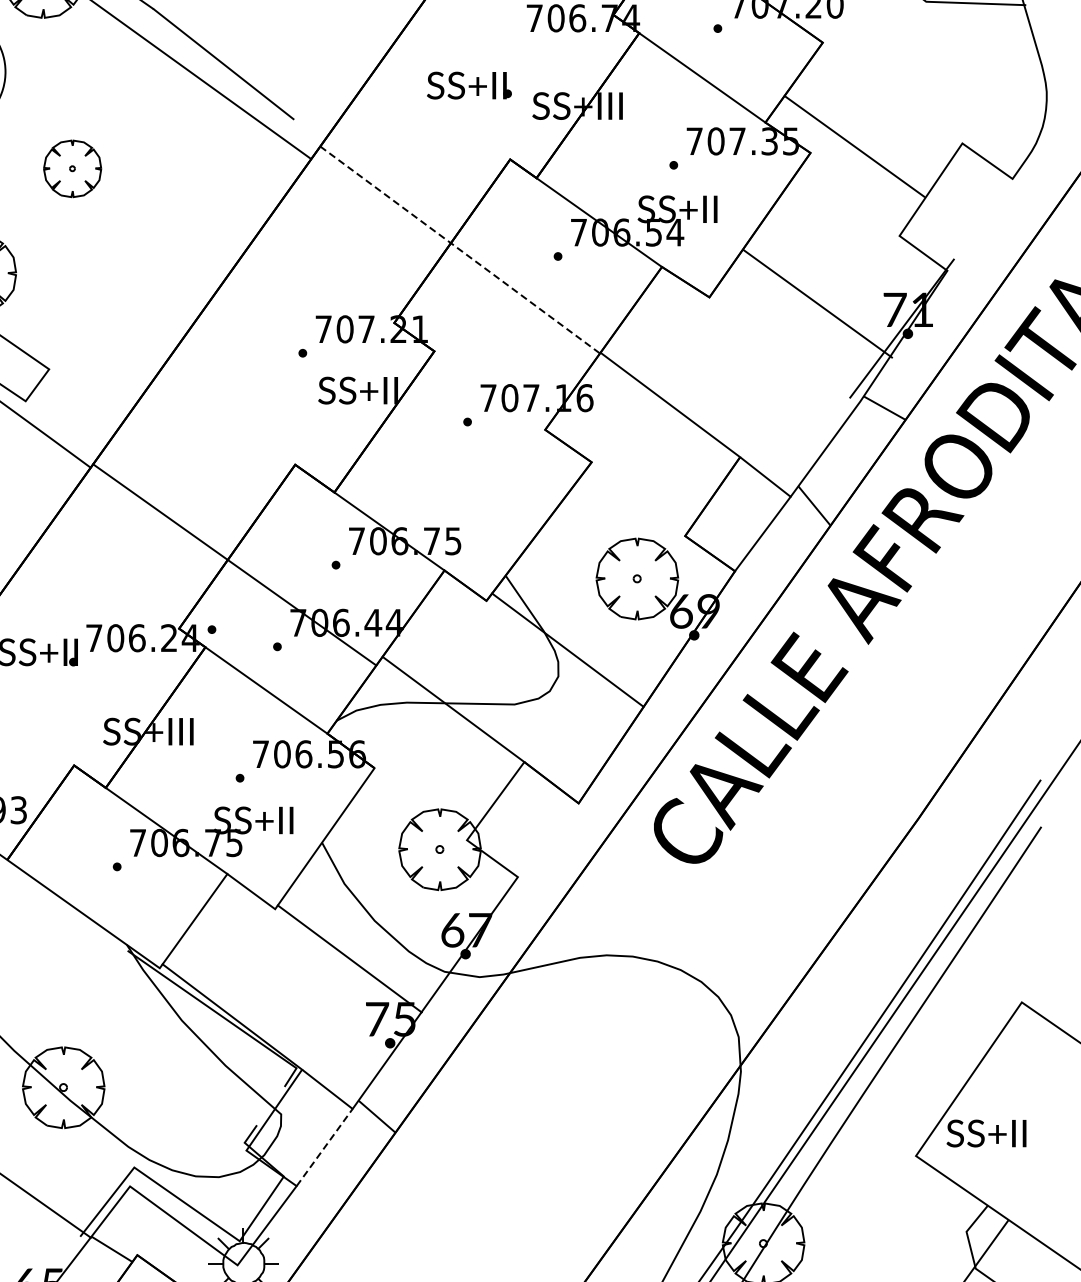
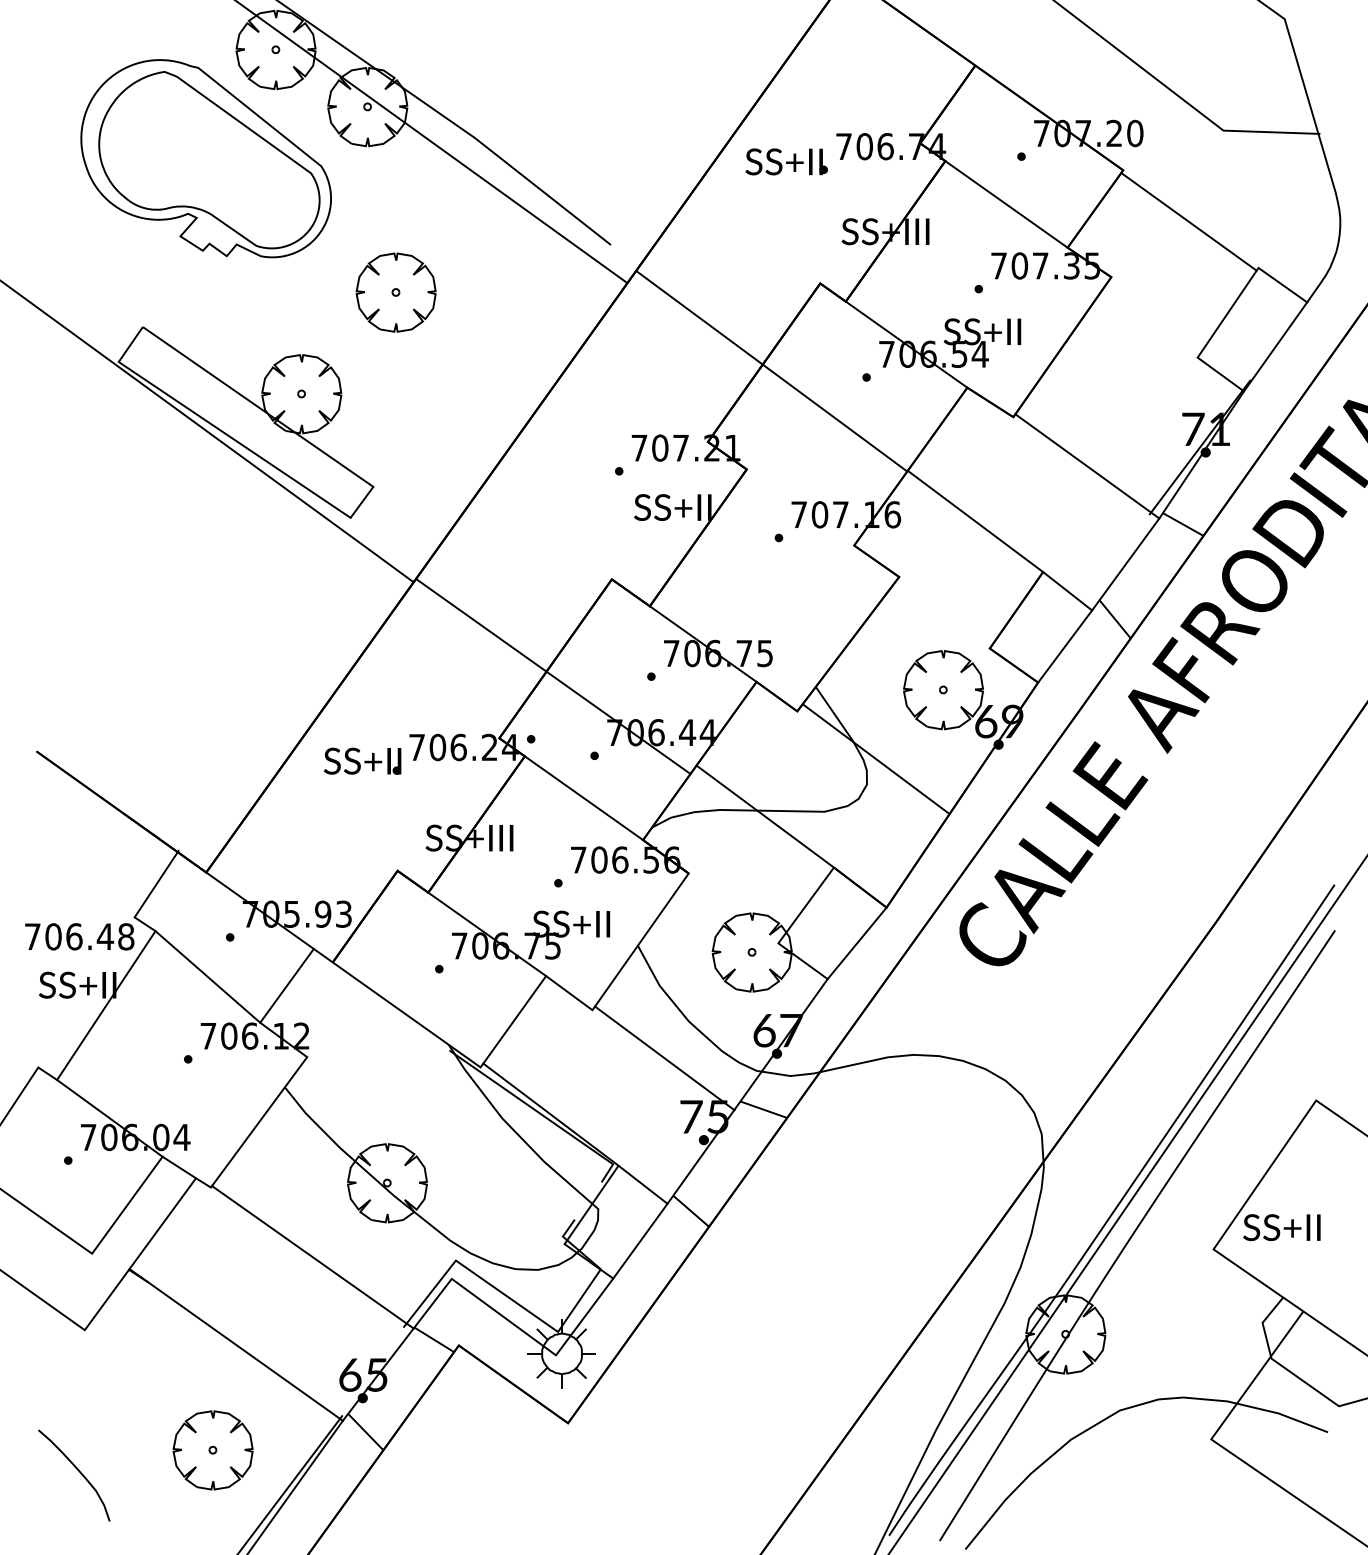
part: (469, 85) -> (786, 161), moved
line: (854, 146) -> (1188, 221), moved
part: (72, 168) -> (395, 292), size x1.43
line: (979, 224) -> (1275, 346), added
line: (459, 250) -> (771, 371), dashed -> solid
line: (817, 303) -> (1087, 466), moved
line: (547, 840) -> (856, 943), added
line: (451, 1011) -> (763, 1109), added
line: (324, 1146) -> (640, 1240), dashed -> solid

